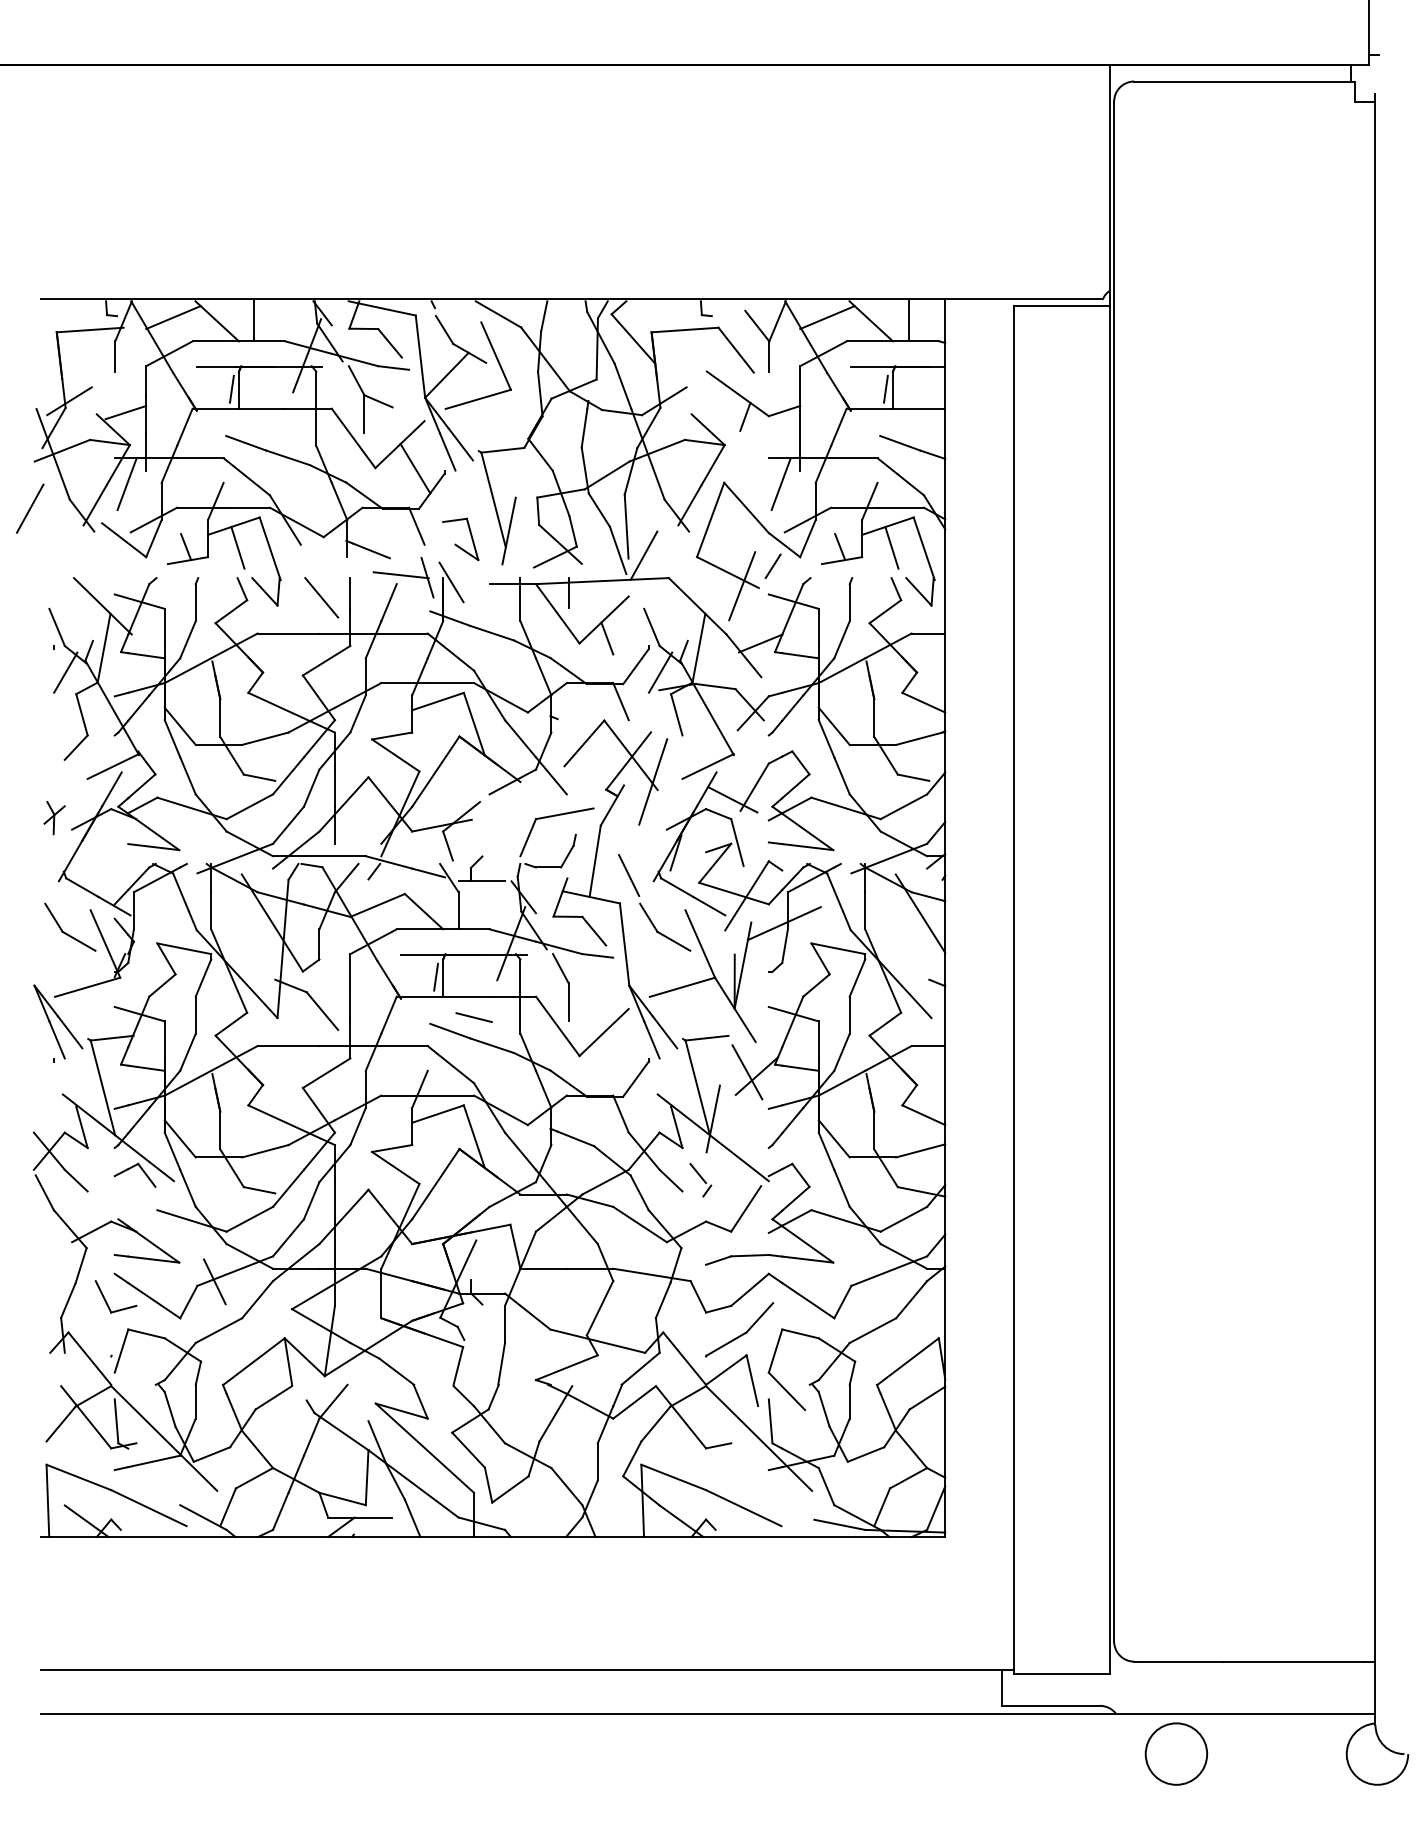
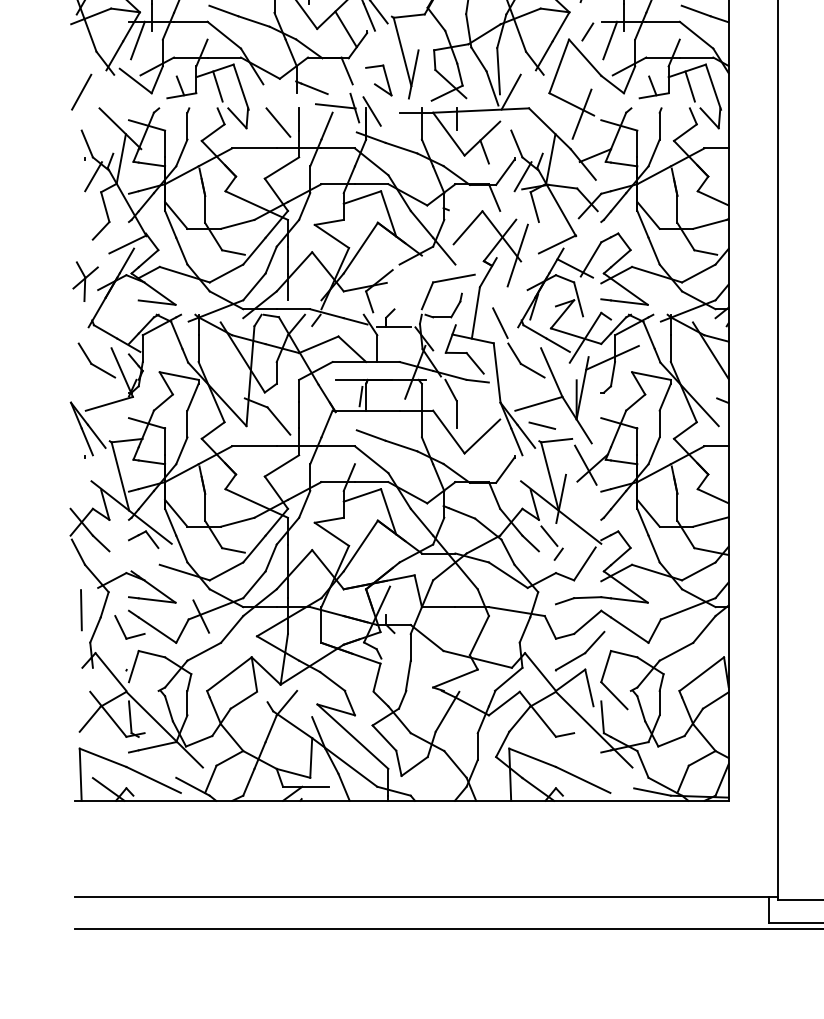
line: (30, 508) -> (81, 92), moved
line: (772, 565) -> (587, 31), moved
part: (54, 817) -> (85, 281), size x1.67
line: (473, 1017) -> (541, 425), moved
part: (700, 1180) -> (551, 543), size x1.43
line: (48, 1272) -> (81, 609), added

